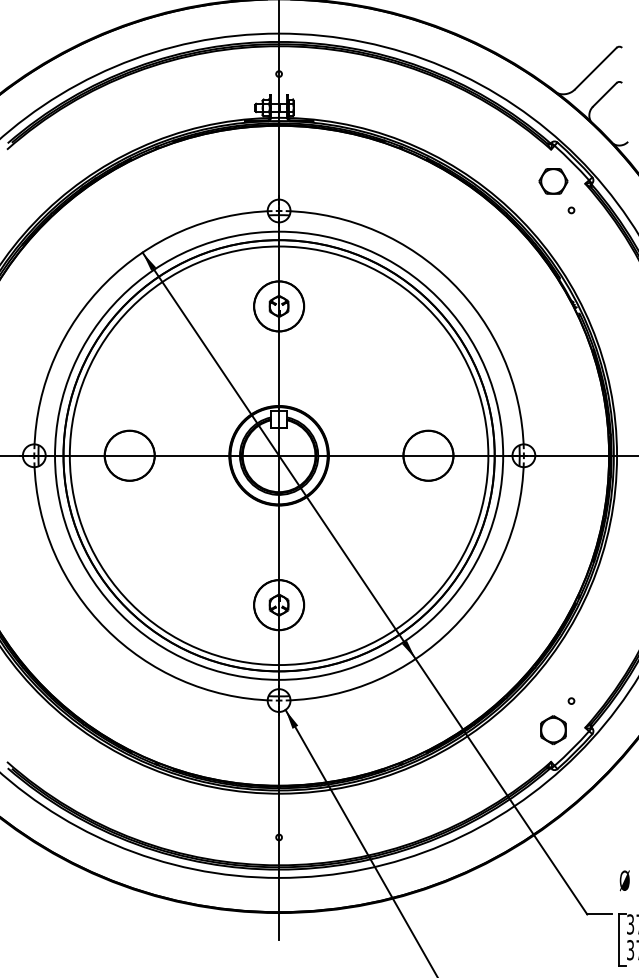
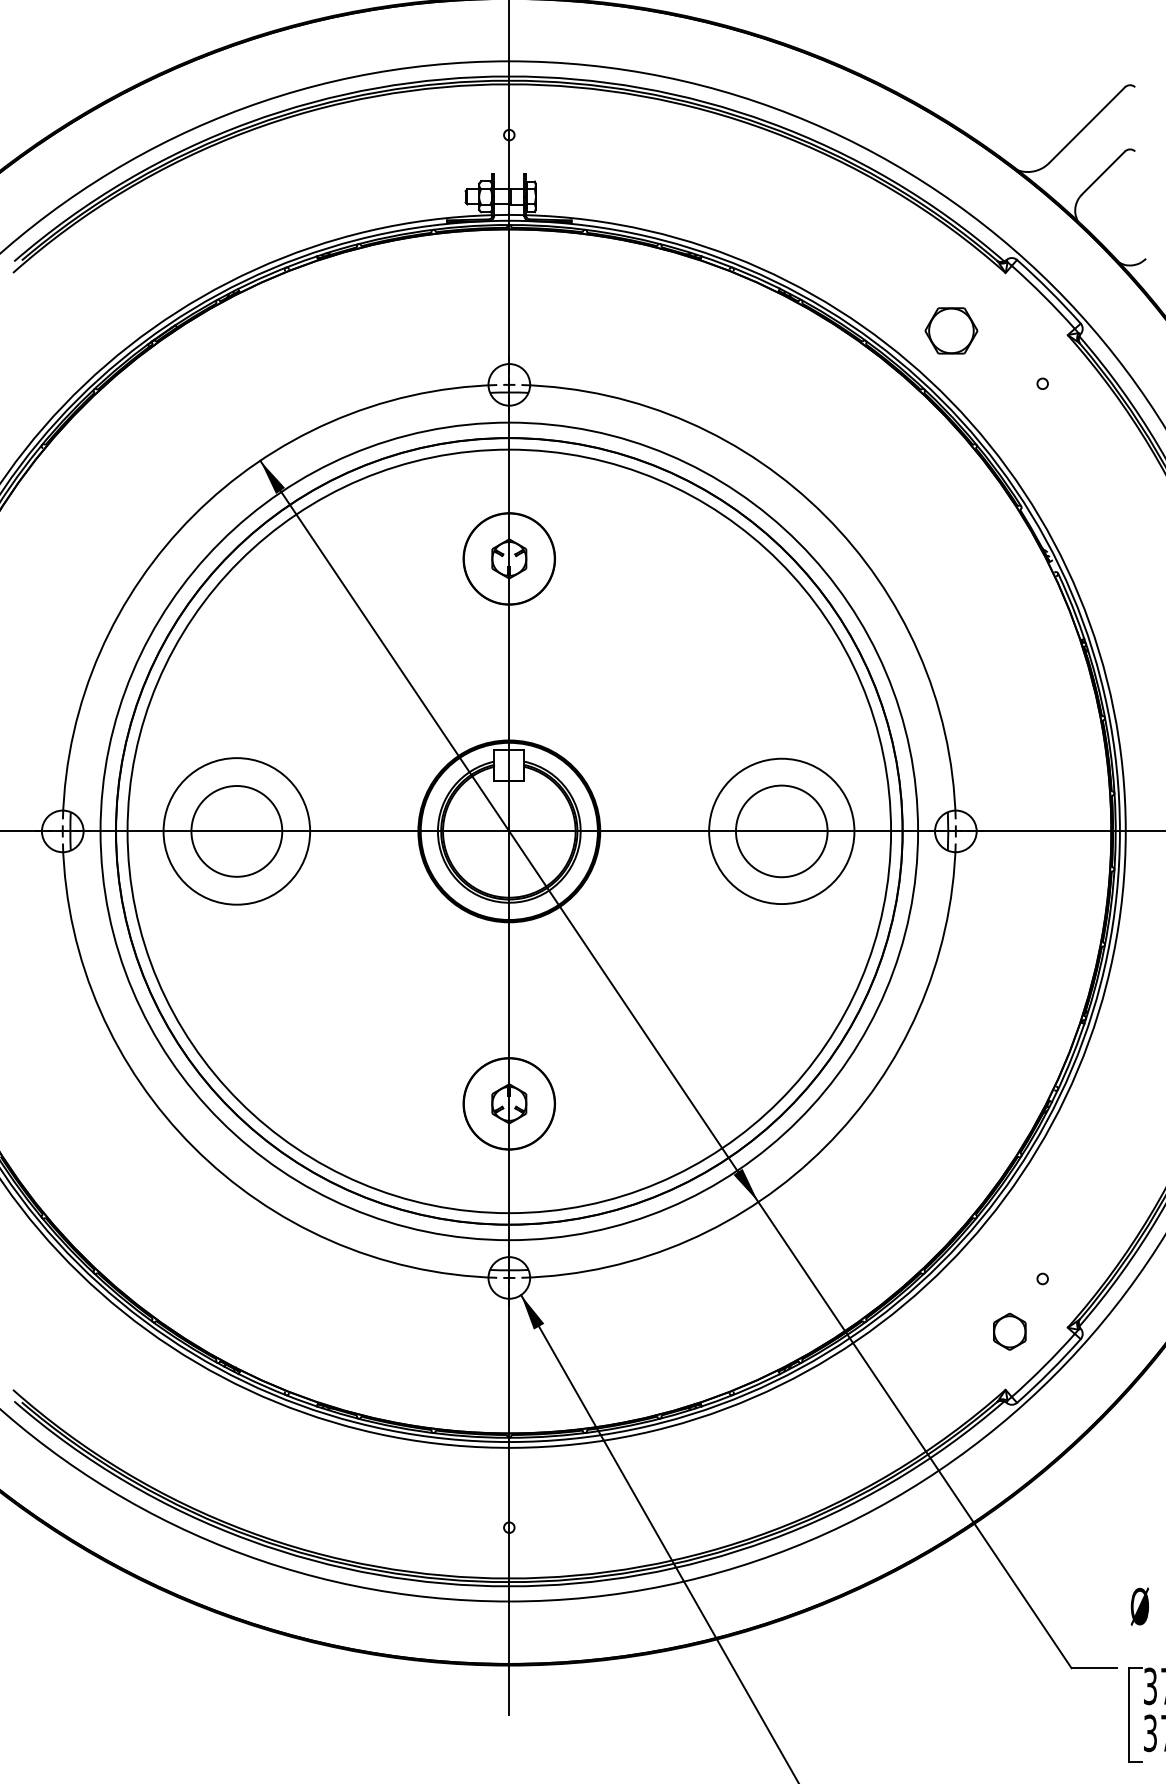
part: (553, 181) -> (951, 331), moved
circle: (129, 455) -> (236, 830), size x1.6
circle: (428, 455) -> (781, 830), size x1.6
part: (553, 729) -> (1009, 1330), size x0.7

